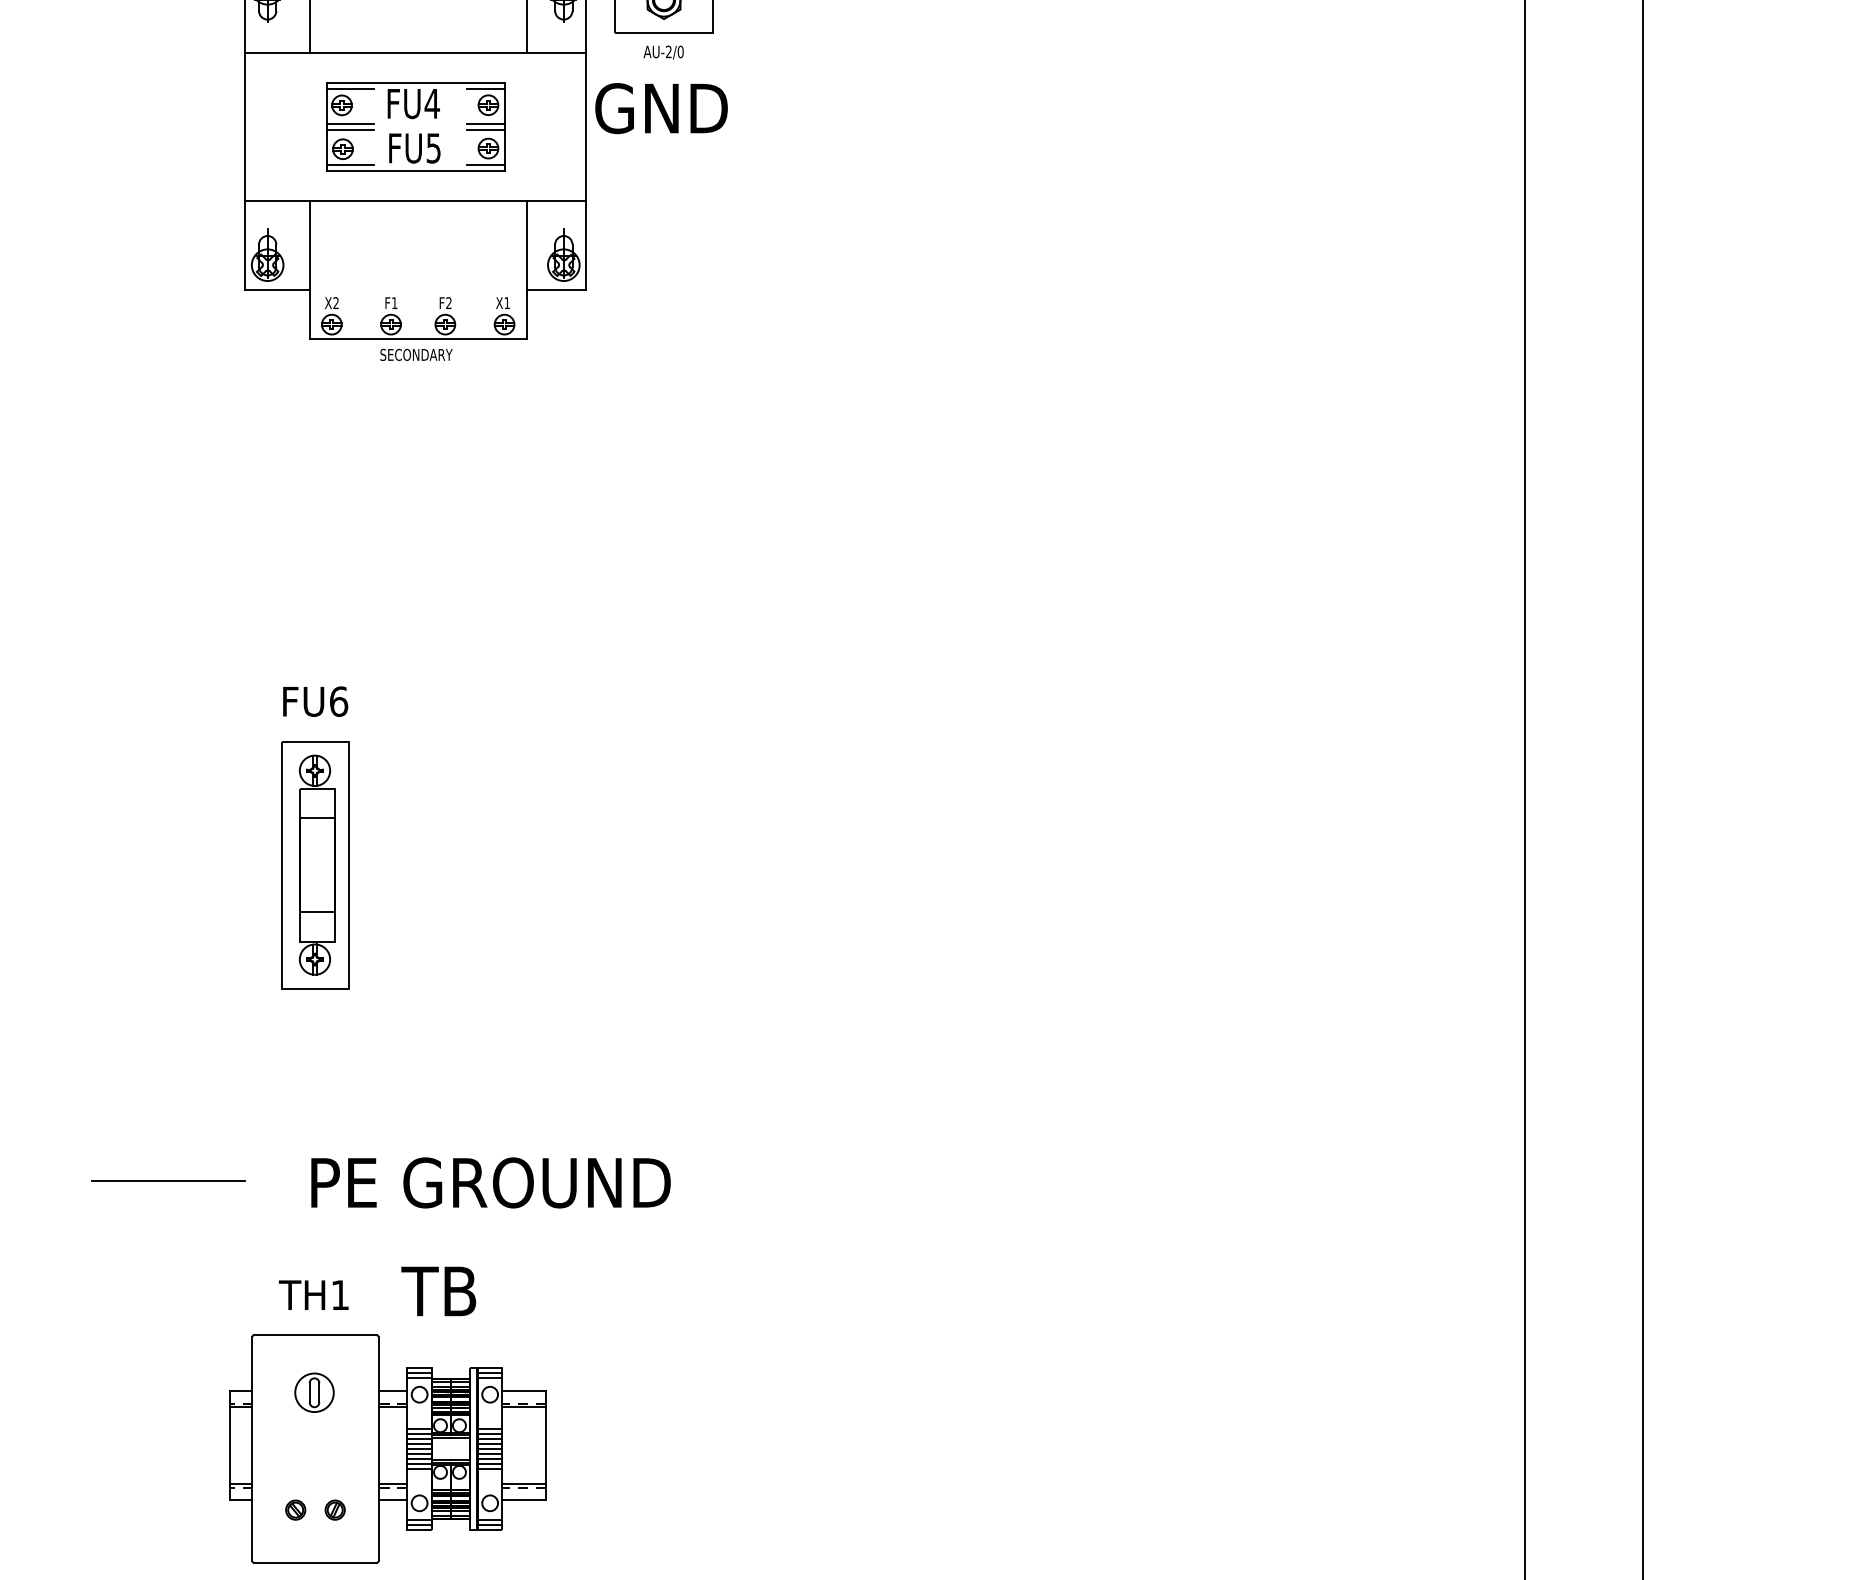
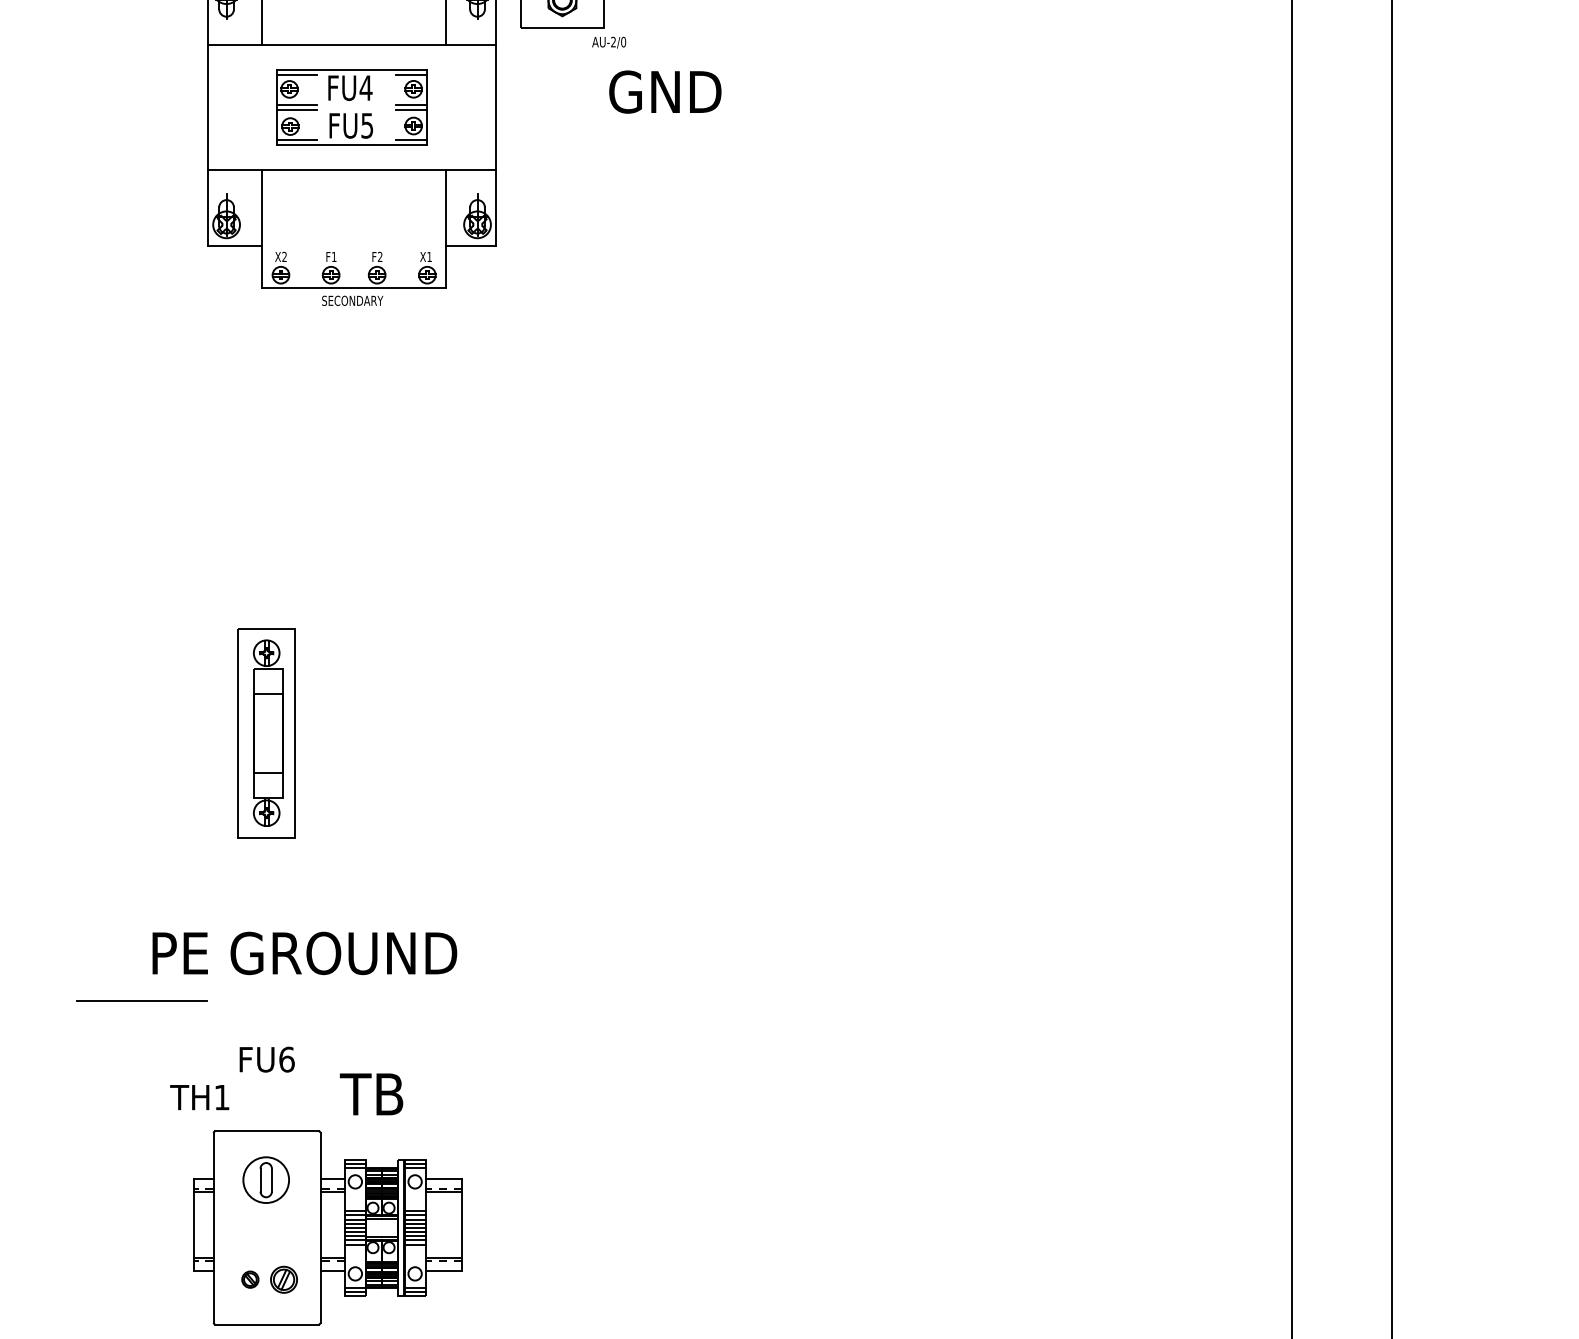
text: (664, 52) -> (609, 42), moved
text: (661, 107) -> (665, 91), moved
text: (314, 701) -> (266, 1059), moved
text: (490, 1183) -> (304, 953), moved
text: (313, 1295) -> (199, 1097), moved
part: (314, 1393) -> (266, 1180), size x1.4
part: (334, 1509) -> (283, 1279), size x1.6

